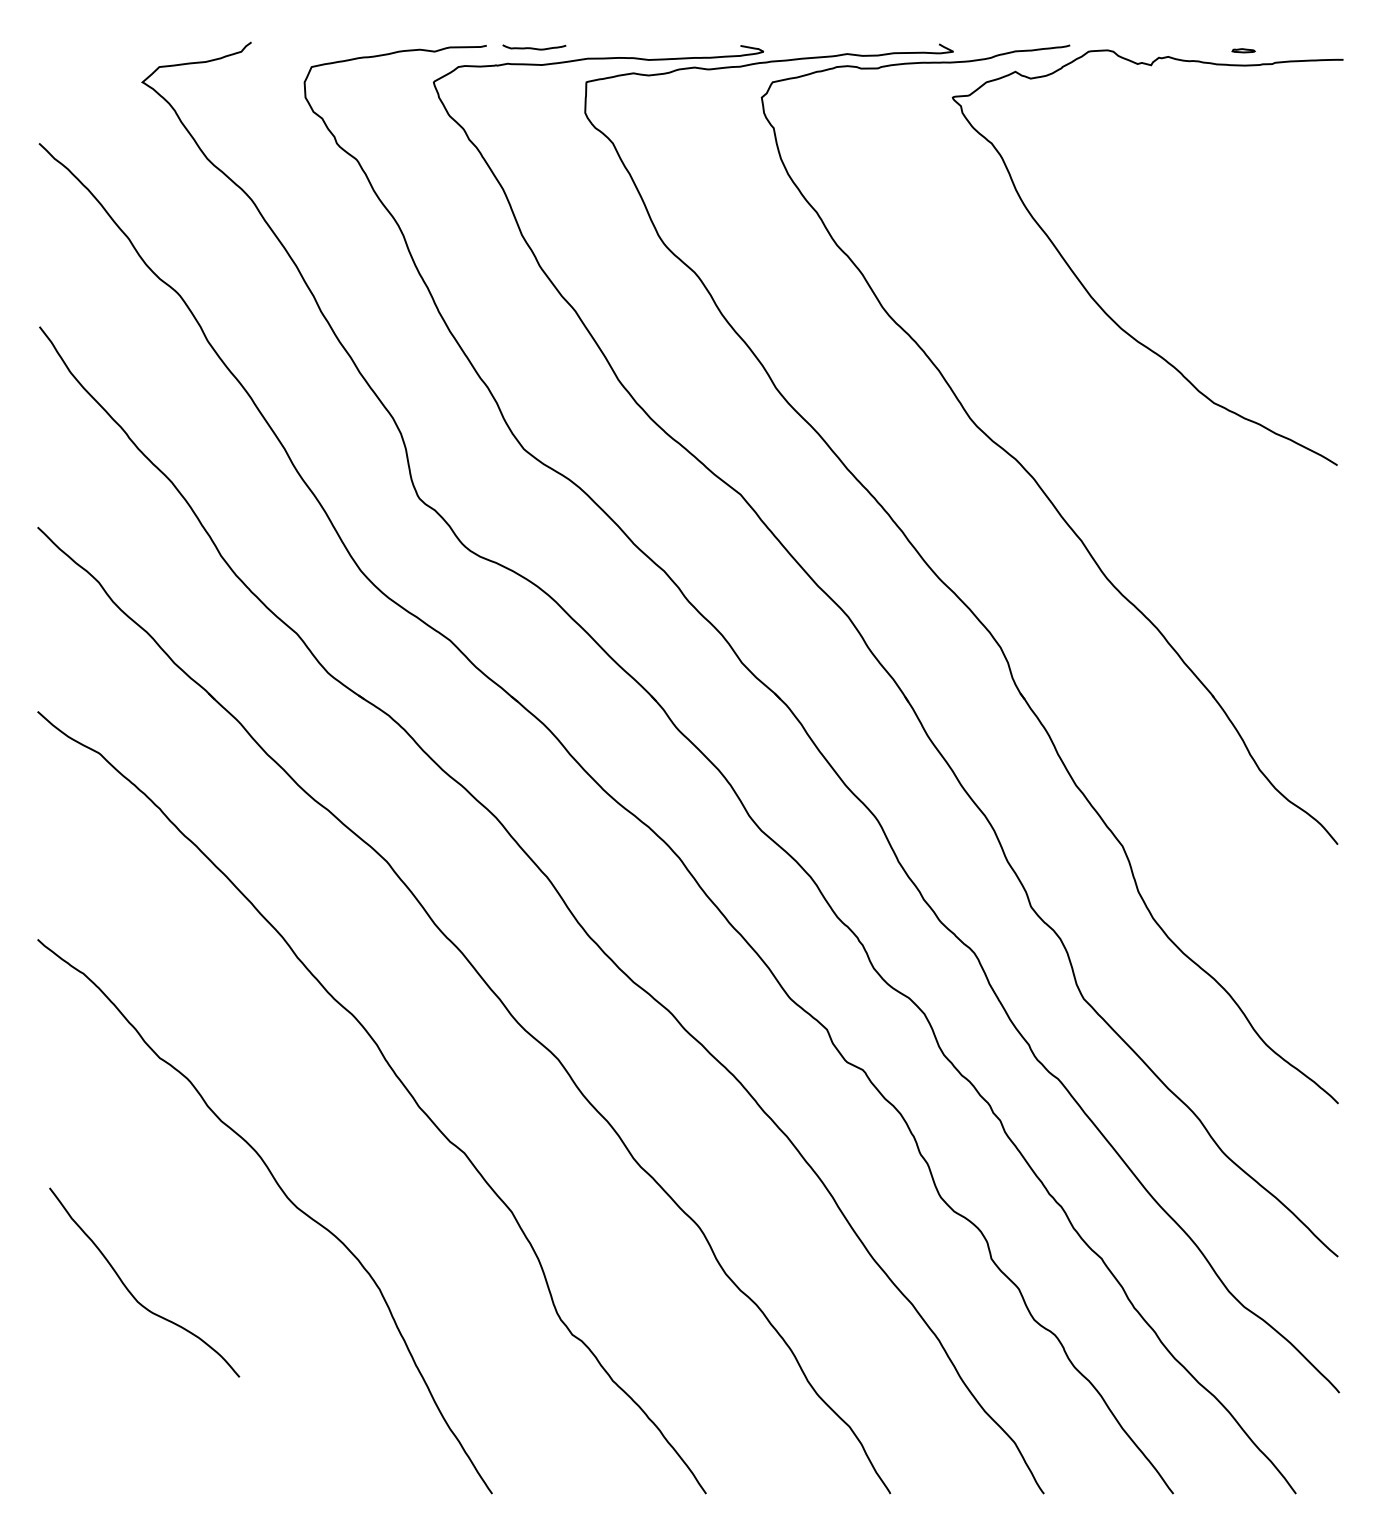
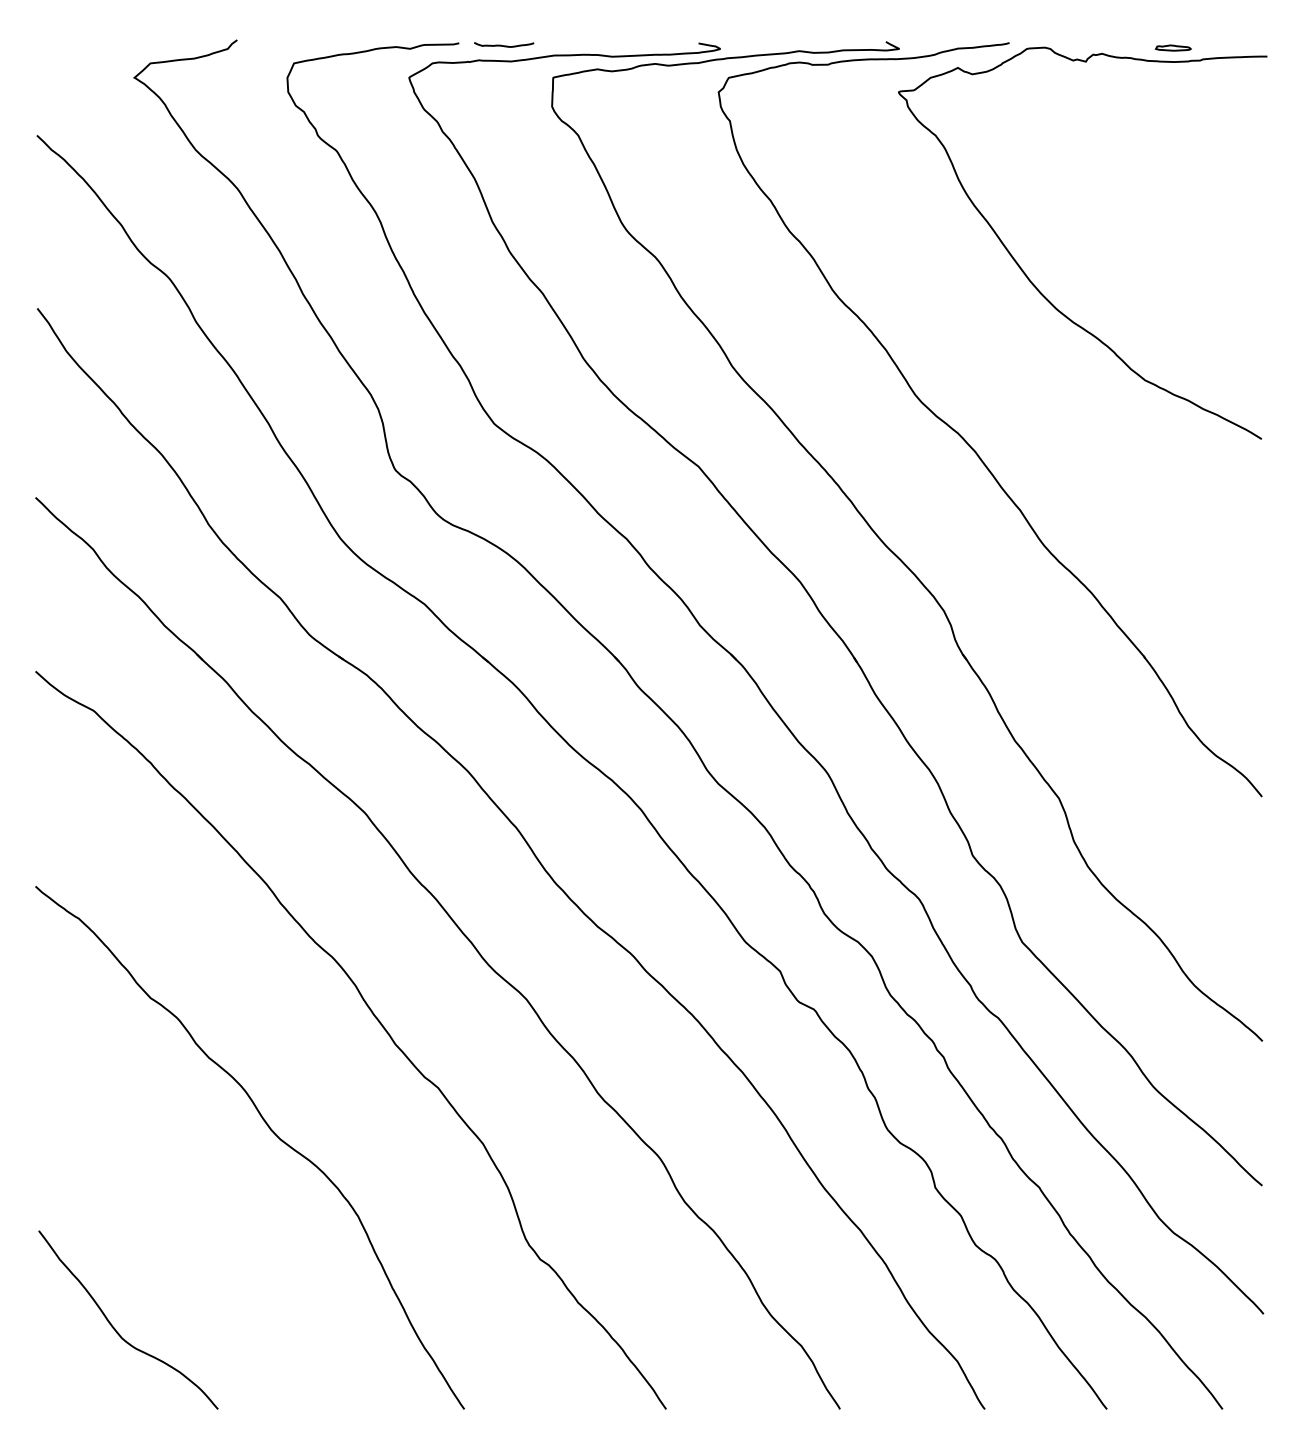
part: (1242, 50) -> (1172, 47), size x1.67
curve: (130, 1291) -> (115, 1328), moved

